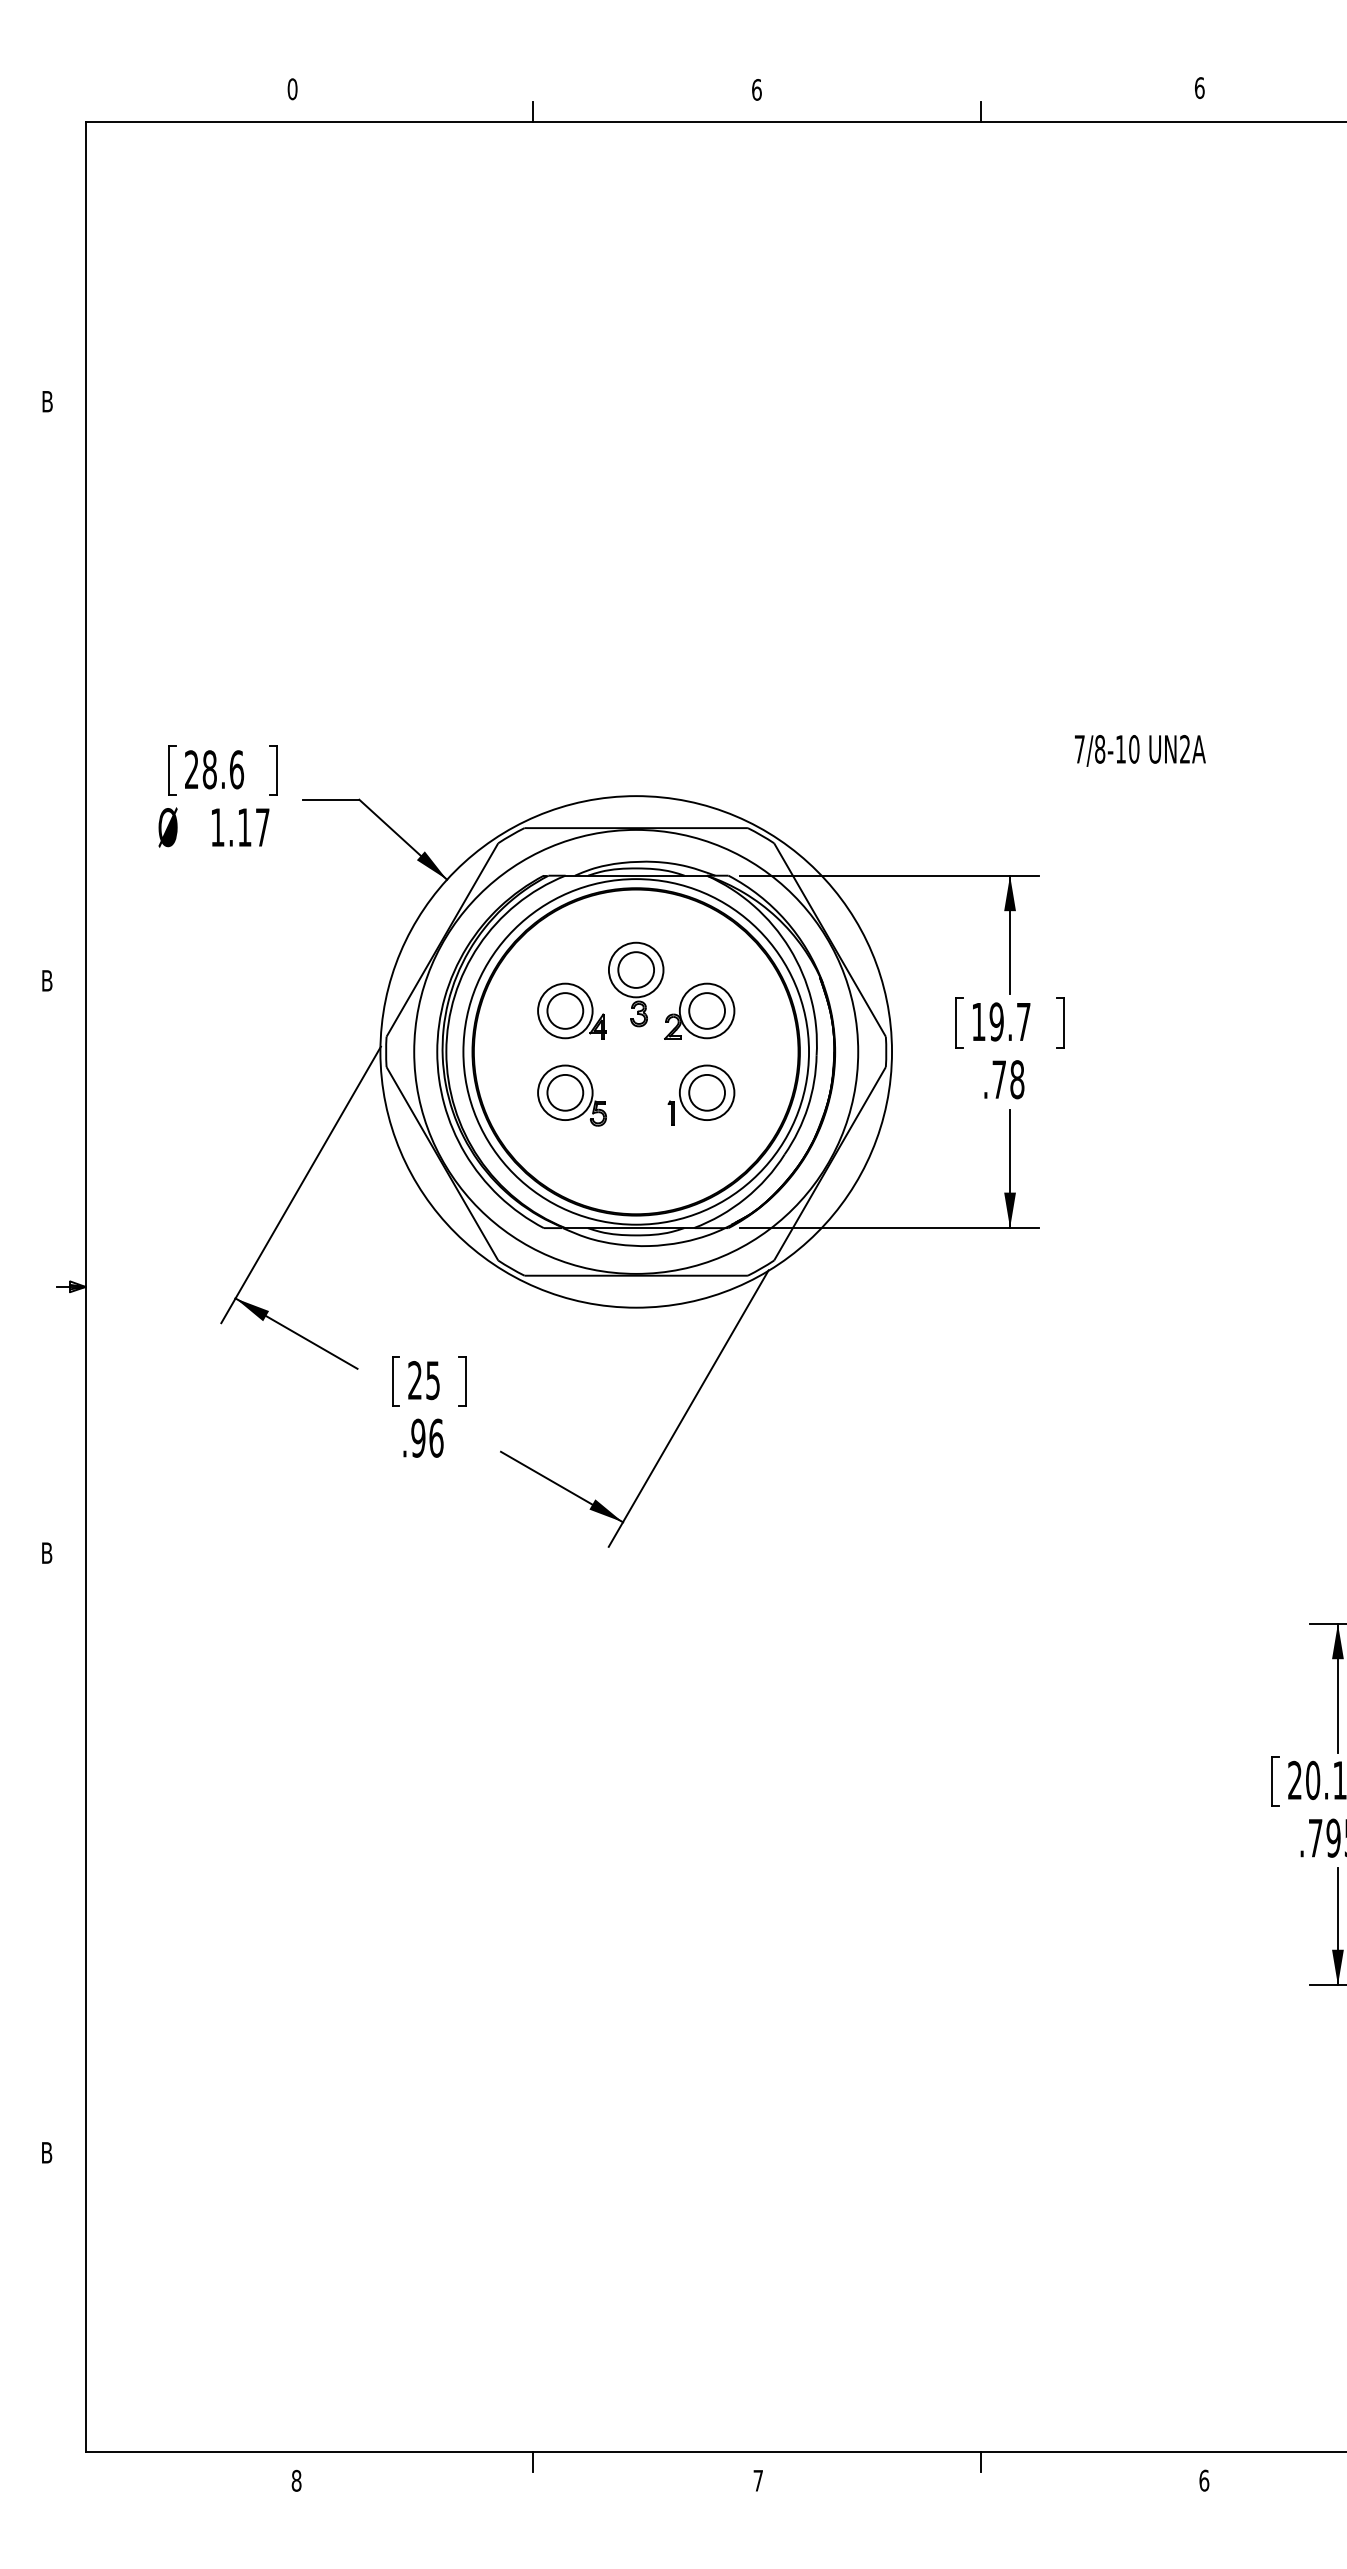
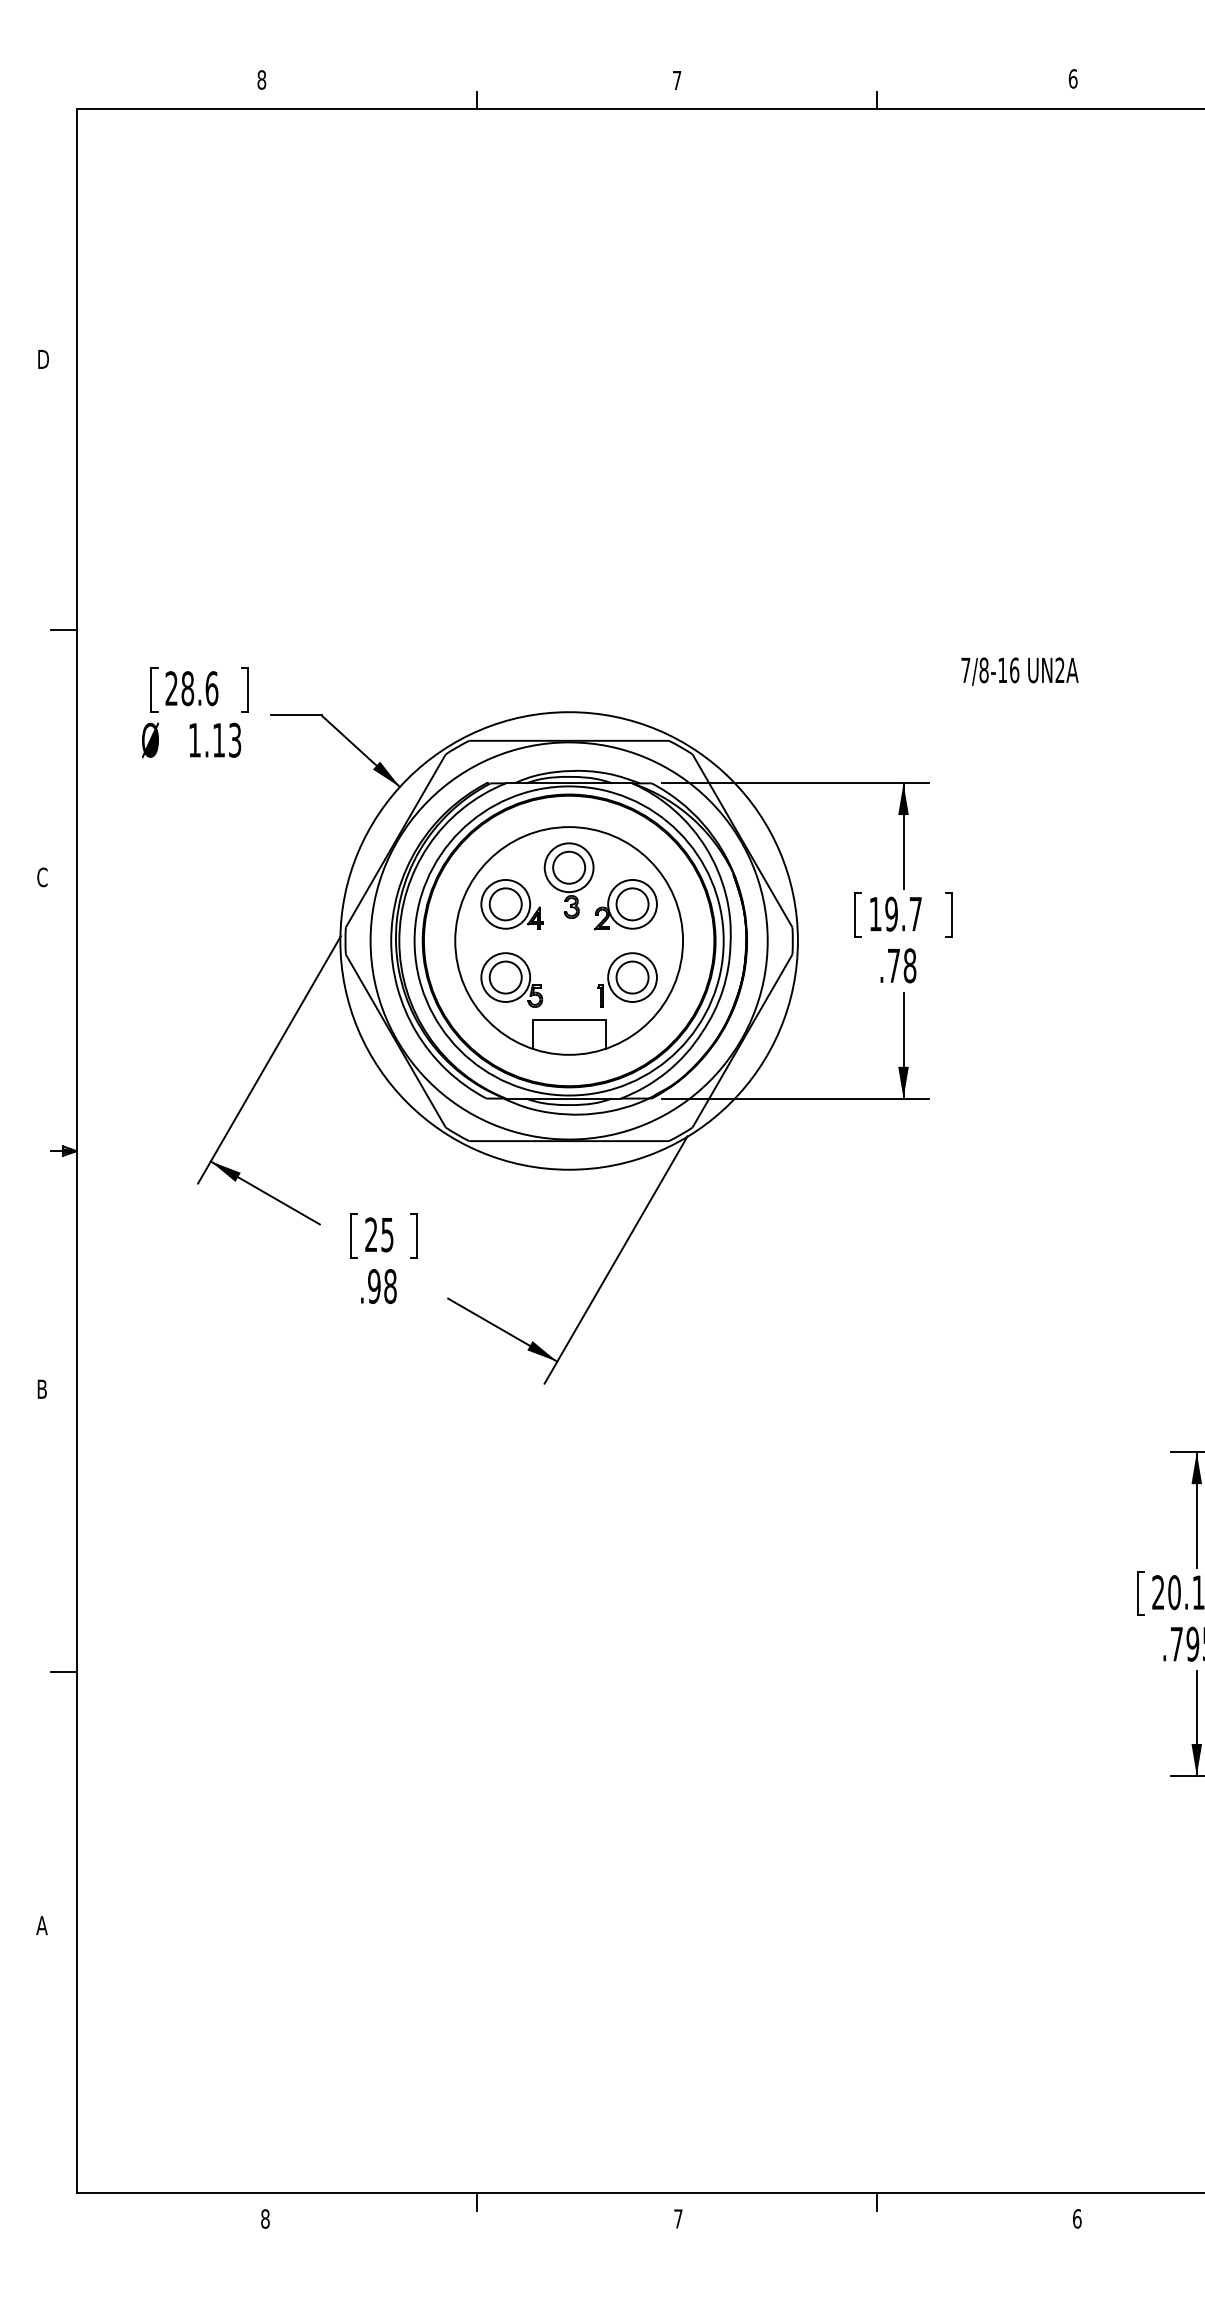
text: (292, 88) -> (261, 79), 0 -> 8
text: (756, 89) -> (676, 80), 6 -> 7
text: (49, 401) -> (44, 359), B -> D
line: (71, 704) -> (64, 630), added
text: (1134, 749) -> (1014, 670), 7/8-10 -> 7/8-16
text: (262, 827) -> (234, 740), 1.17 -> 1.13
text: (47, 980) -> (42, 877), B -> C
part: (636, 1051) -> (569, 940), added
text: (436, 1437) -> (390, 1285), .96 -> .98
line: (71, 1869) -> (64, 1672), added
text: (46, 2152) -> (41, 1925), B -> A

